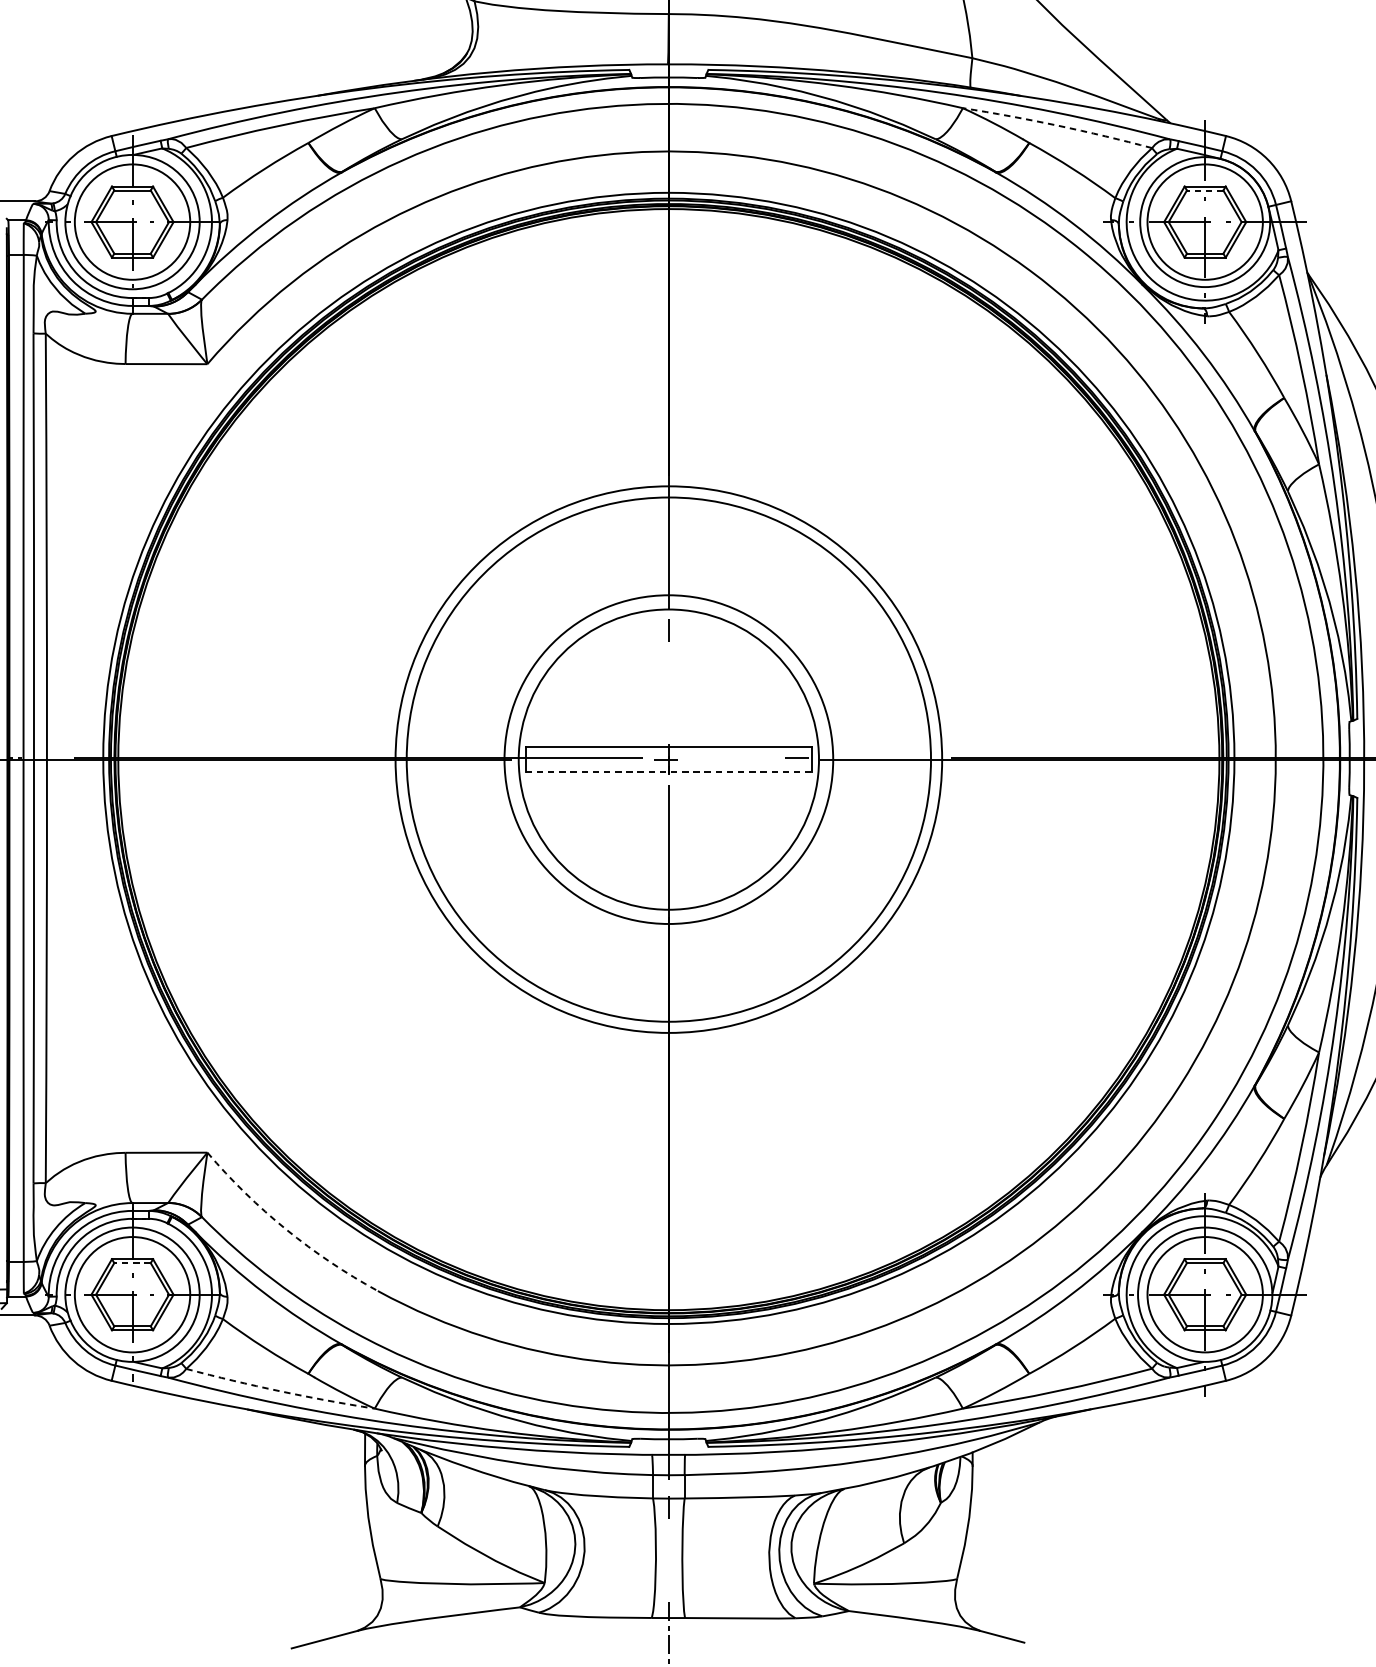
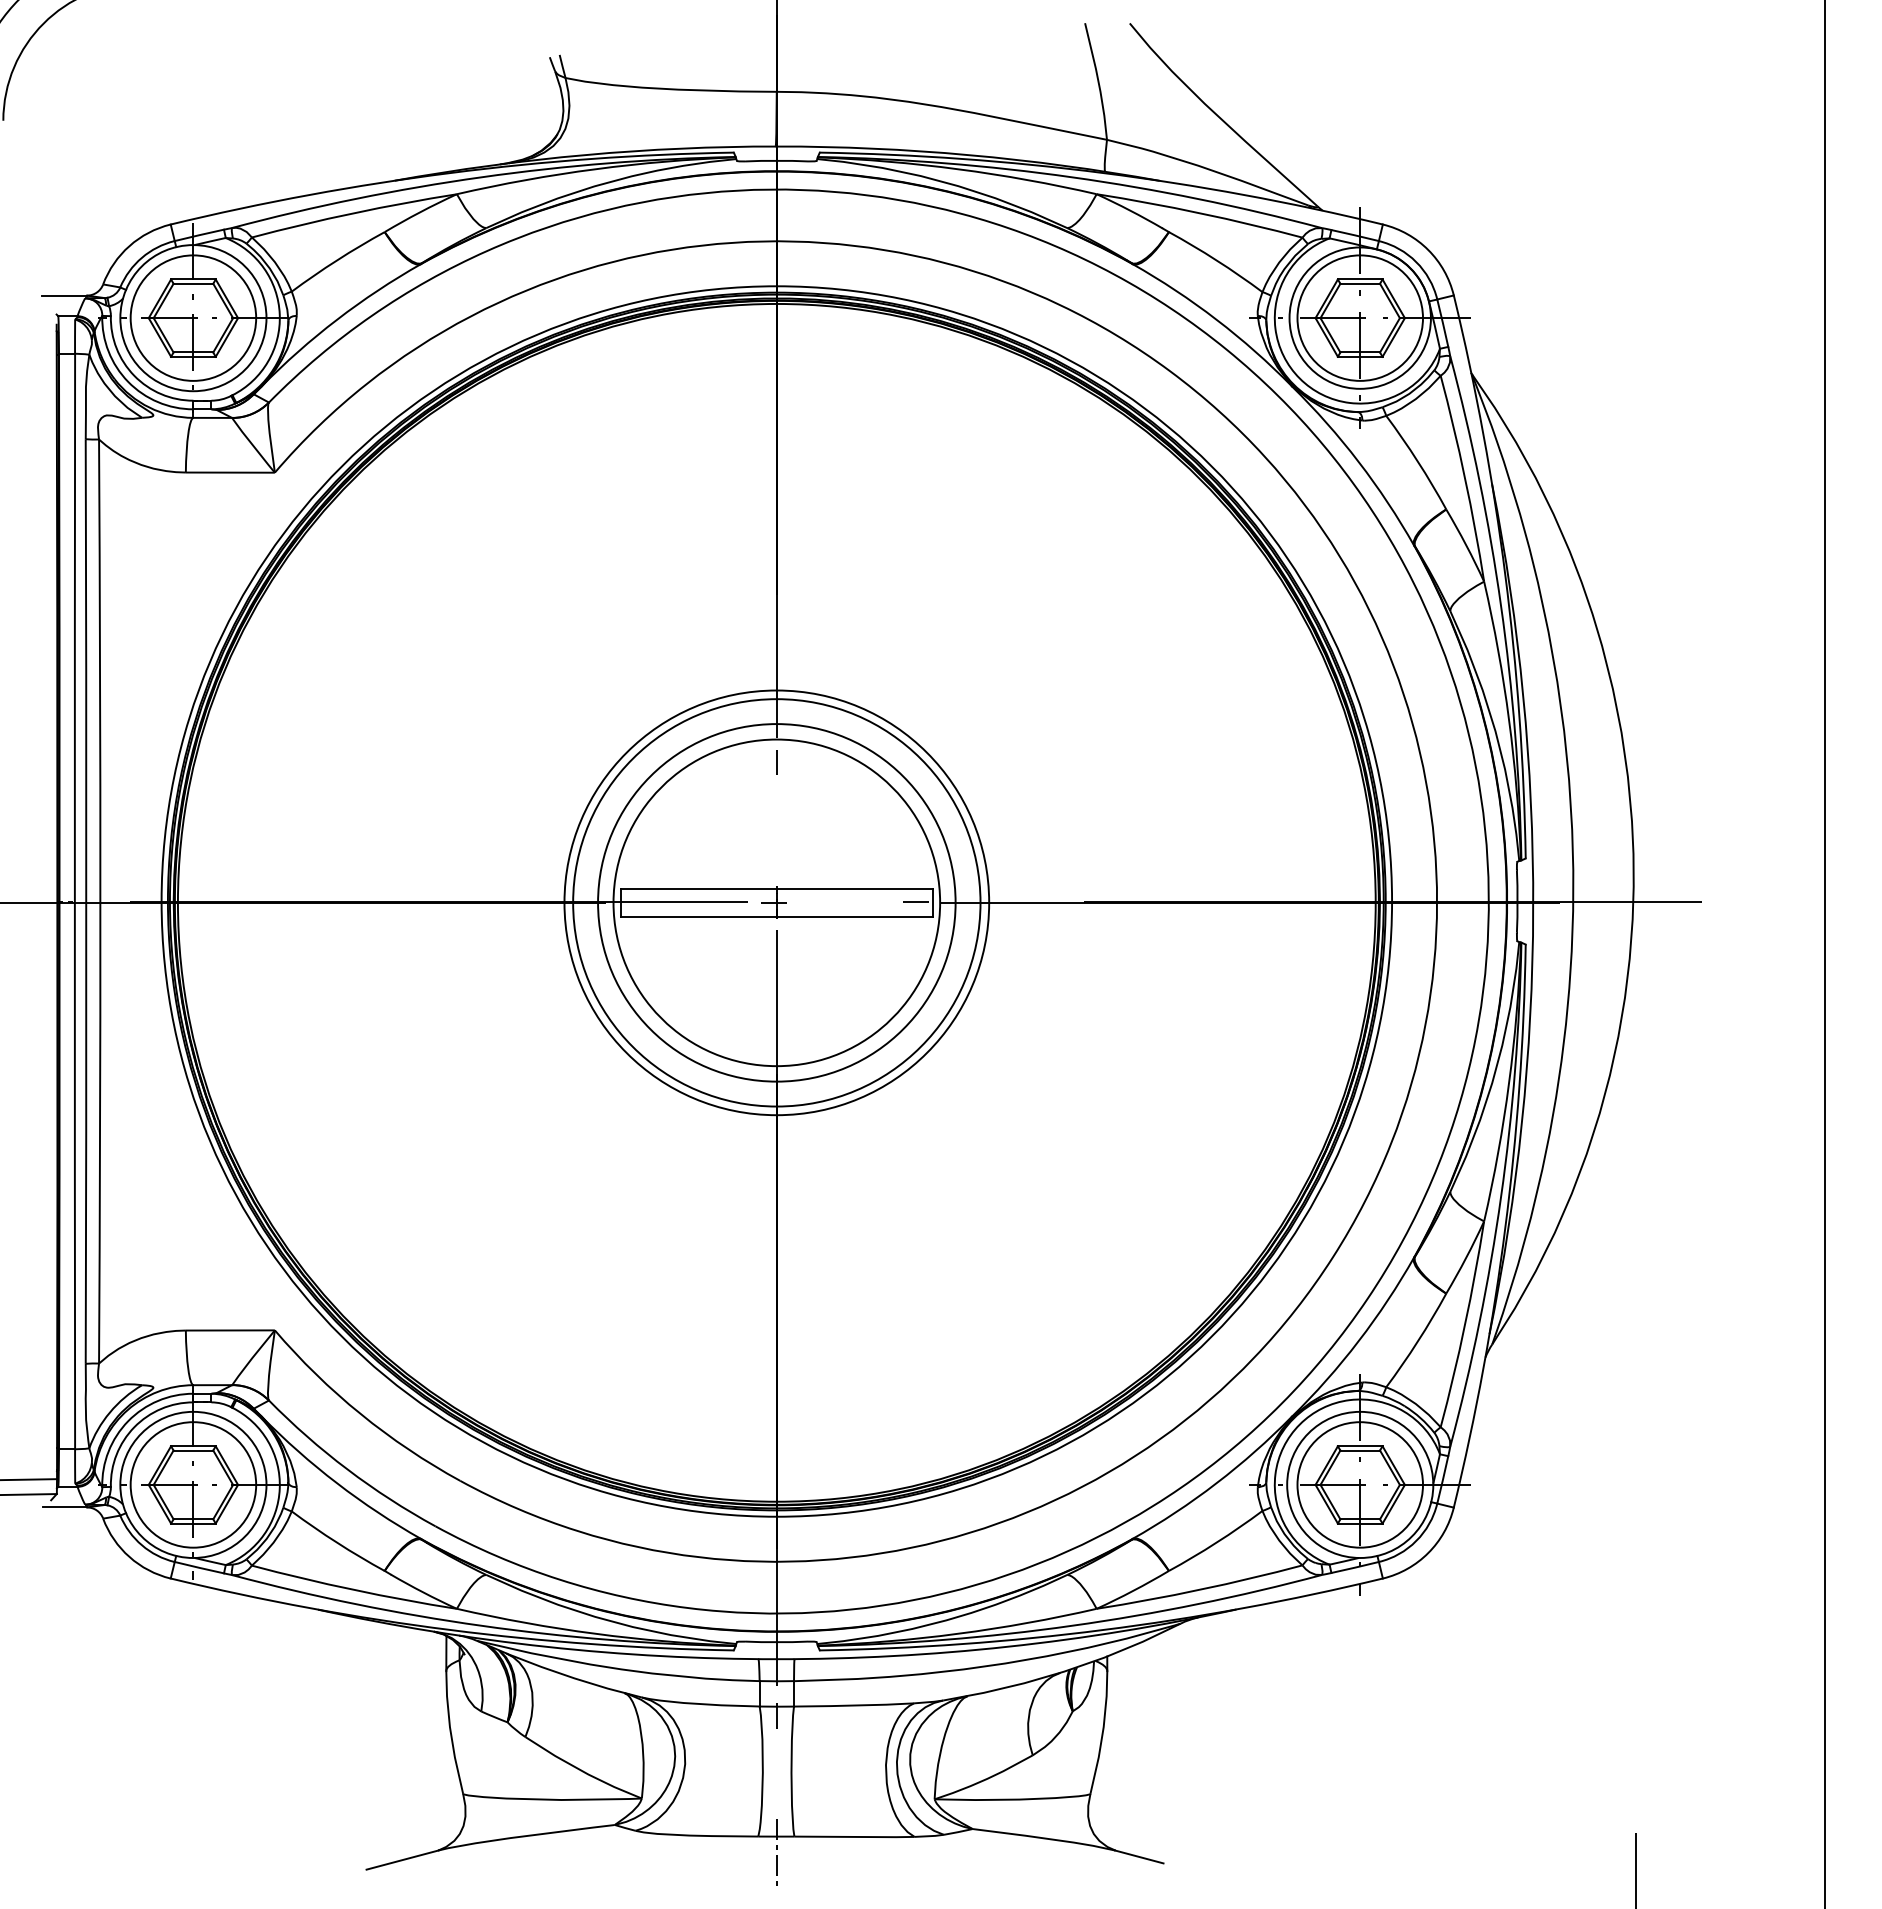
arc: (1058, 125) -> (1200, 213), dashed -> solid
line: (1205, 190) -> (1360, 283), dashed -> solid
circle: (668, 759) -> (776, 902), size x0.71
circle: (668, 759) -> (776, 902), size x0.71
line: (668, 772) -> (776, 916), dashed -> solid
arc: (286, 1229) -> (360, 1414), dashed -> solid
line: (132, 1263) -> (193, 1450), dashed -> solid
arc: (279, 1390) -> (353, 1589), dashed -> solid

